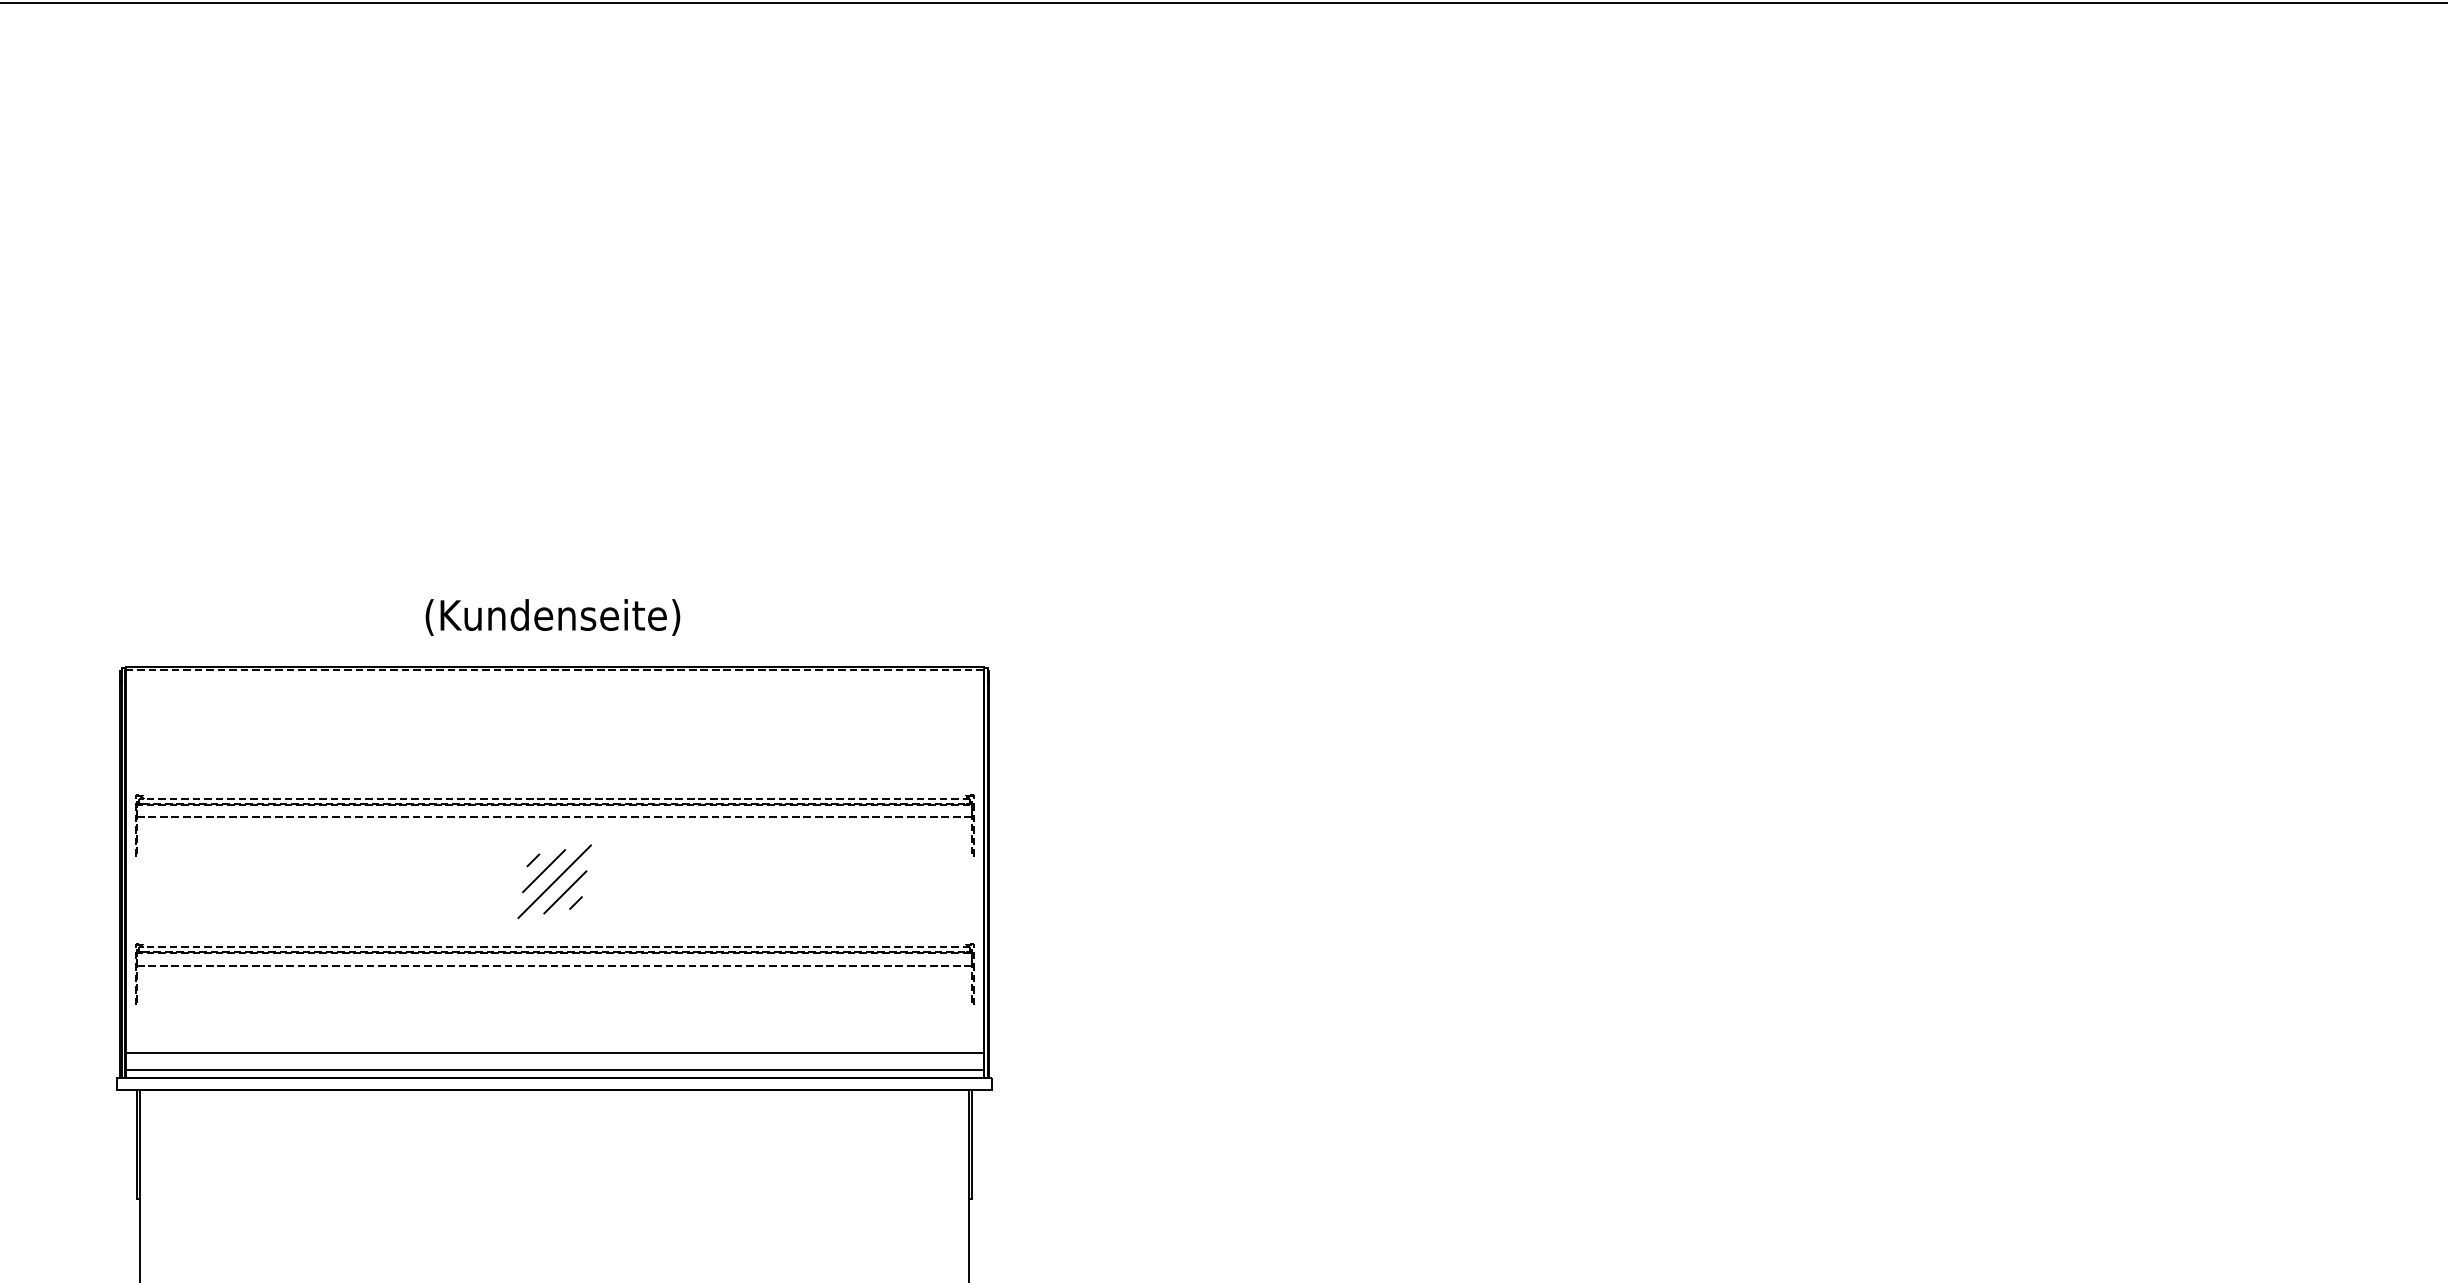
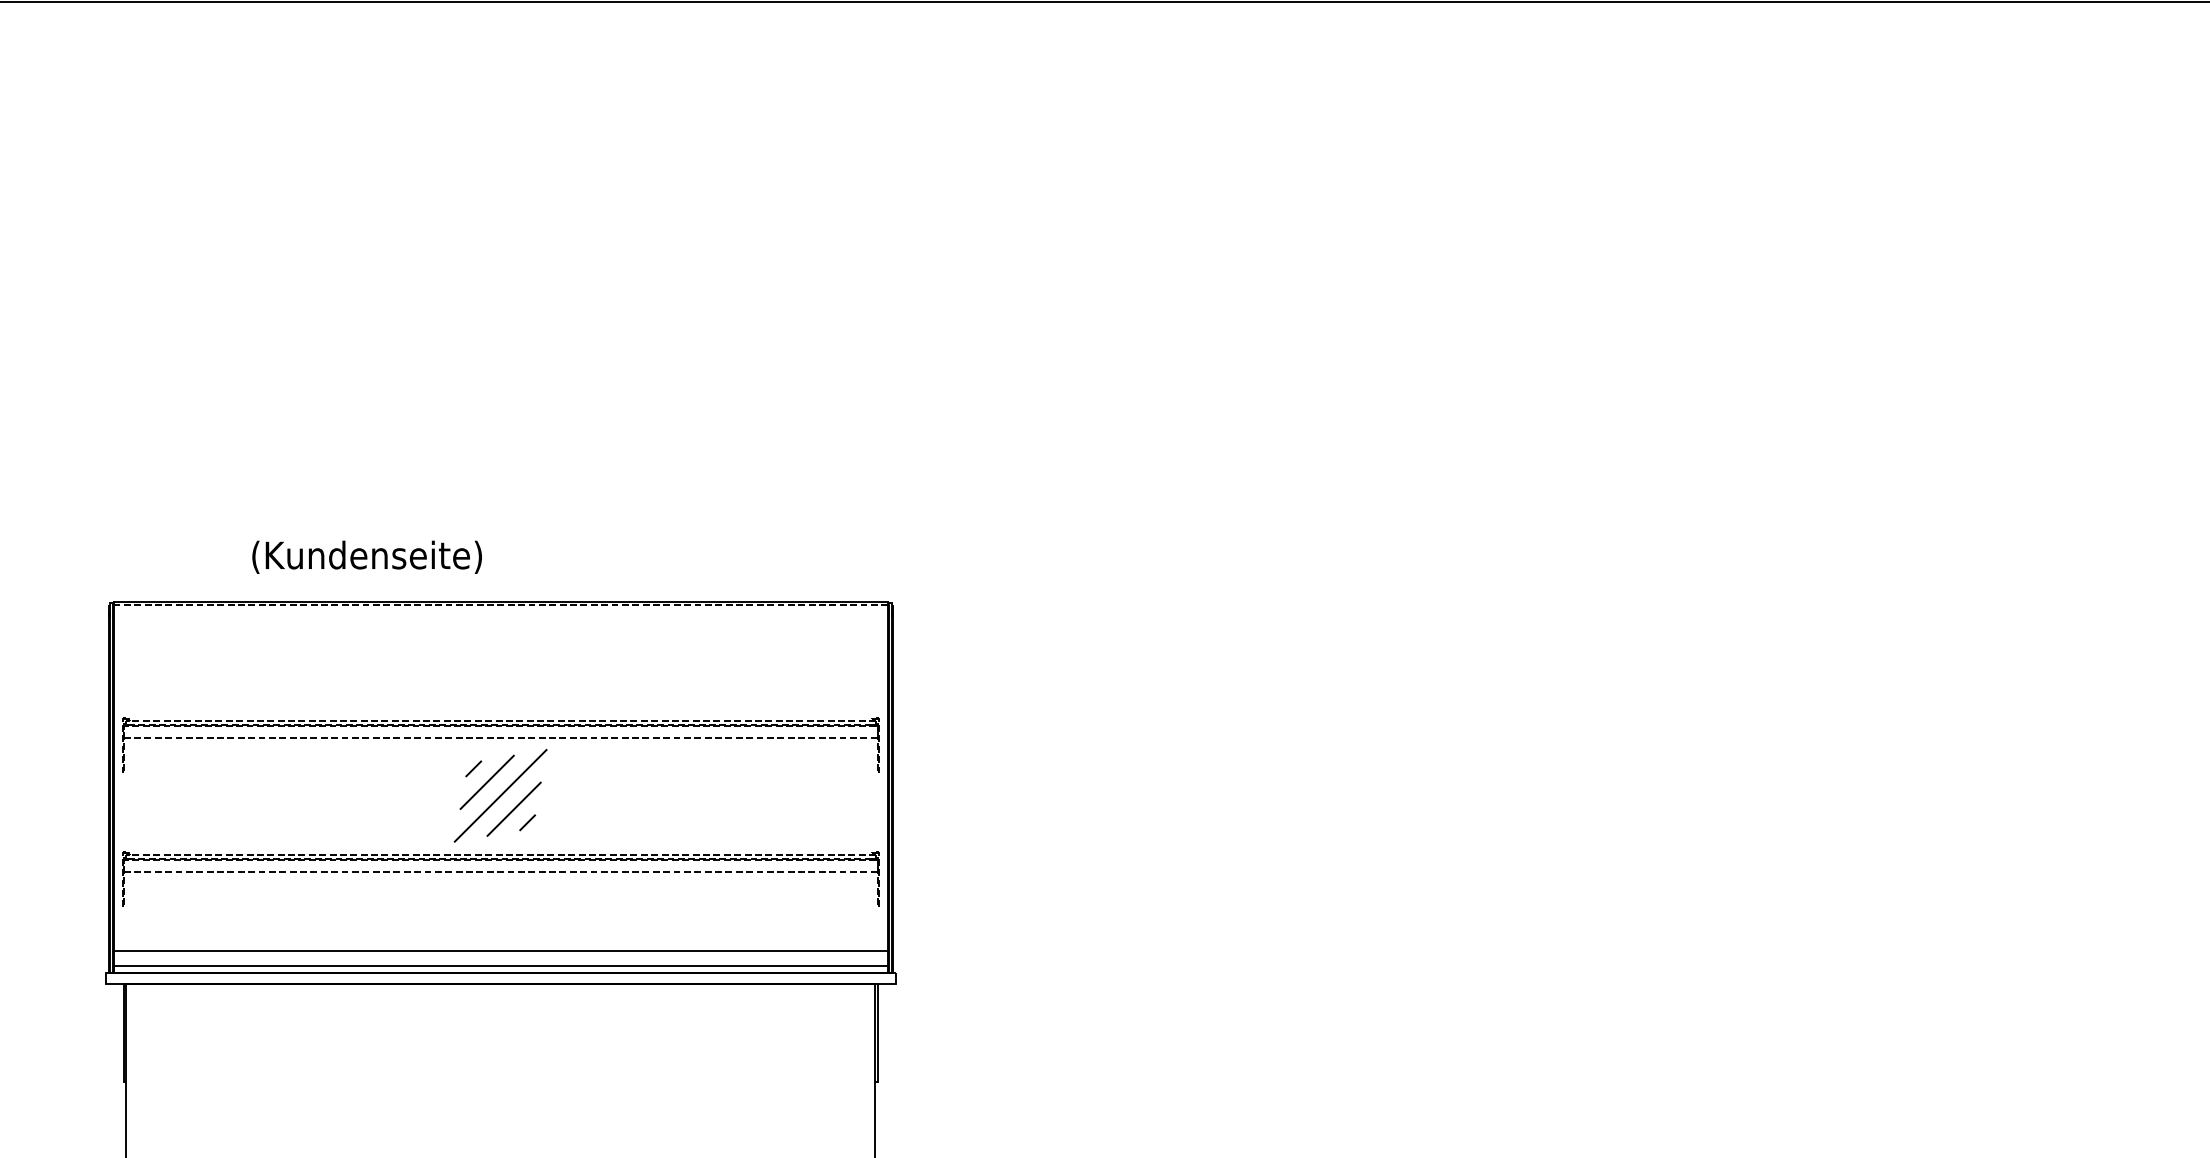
text: (552, 616) -> (366, 556), moved
part: (554, 881) -> (500, 795), size x1.4

